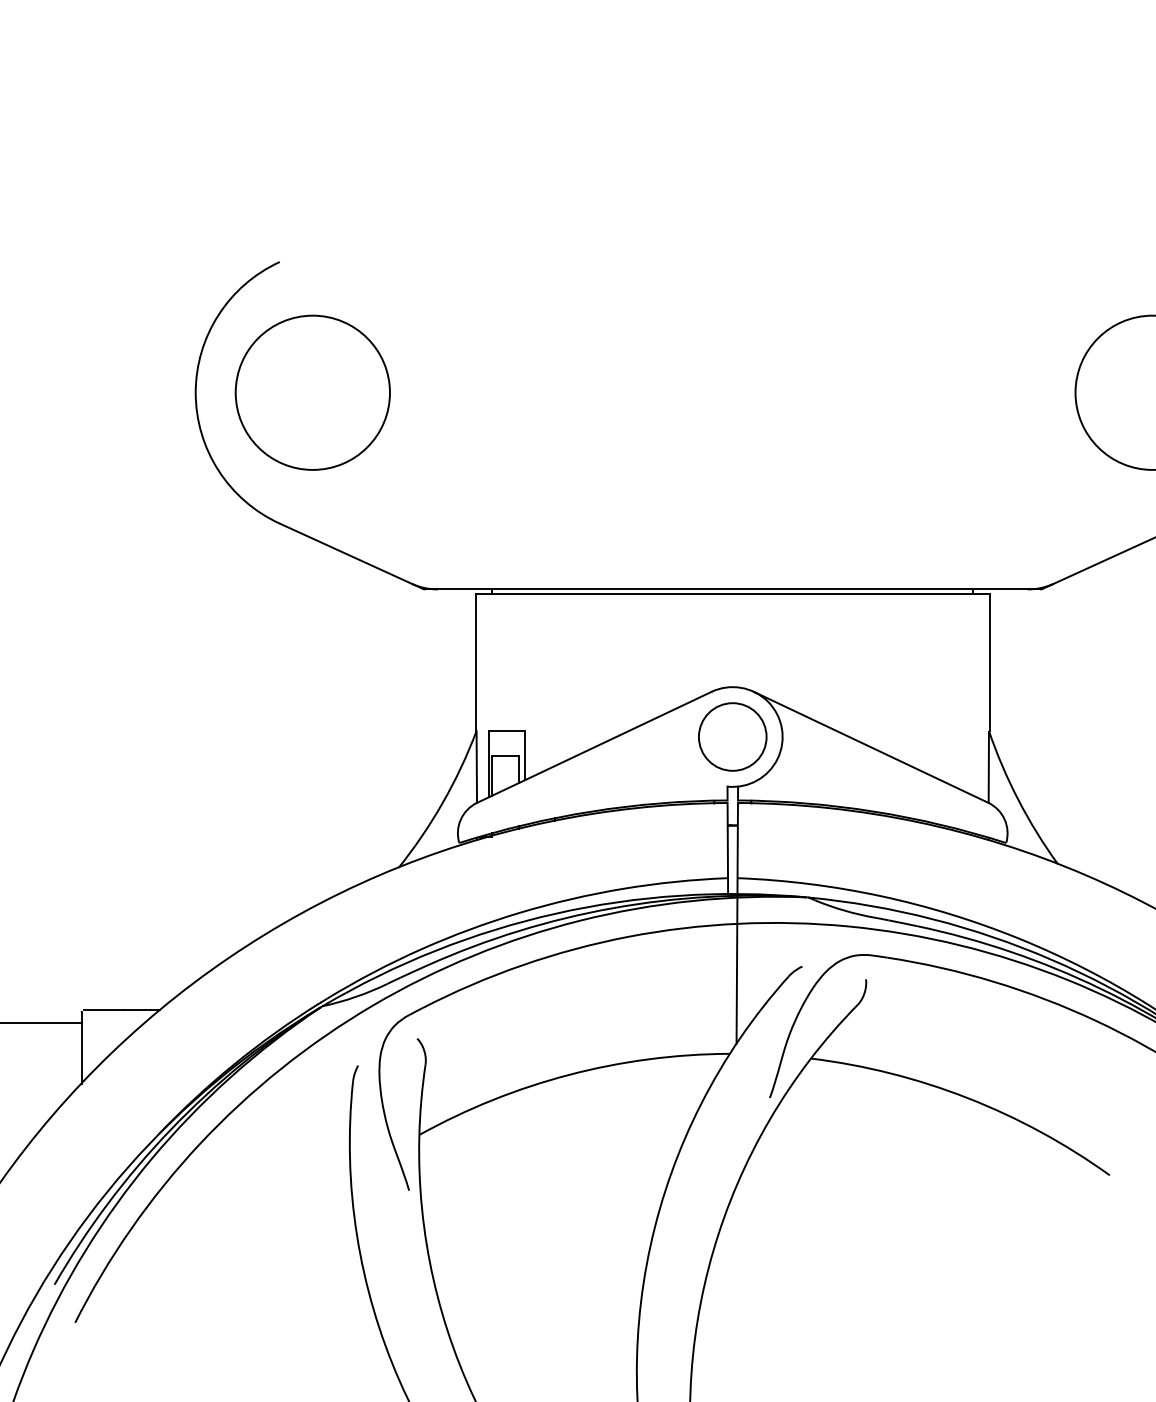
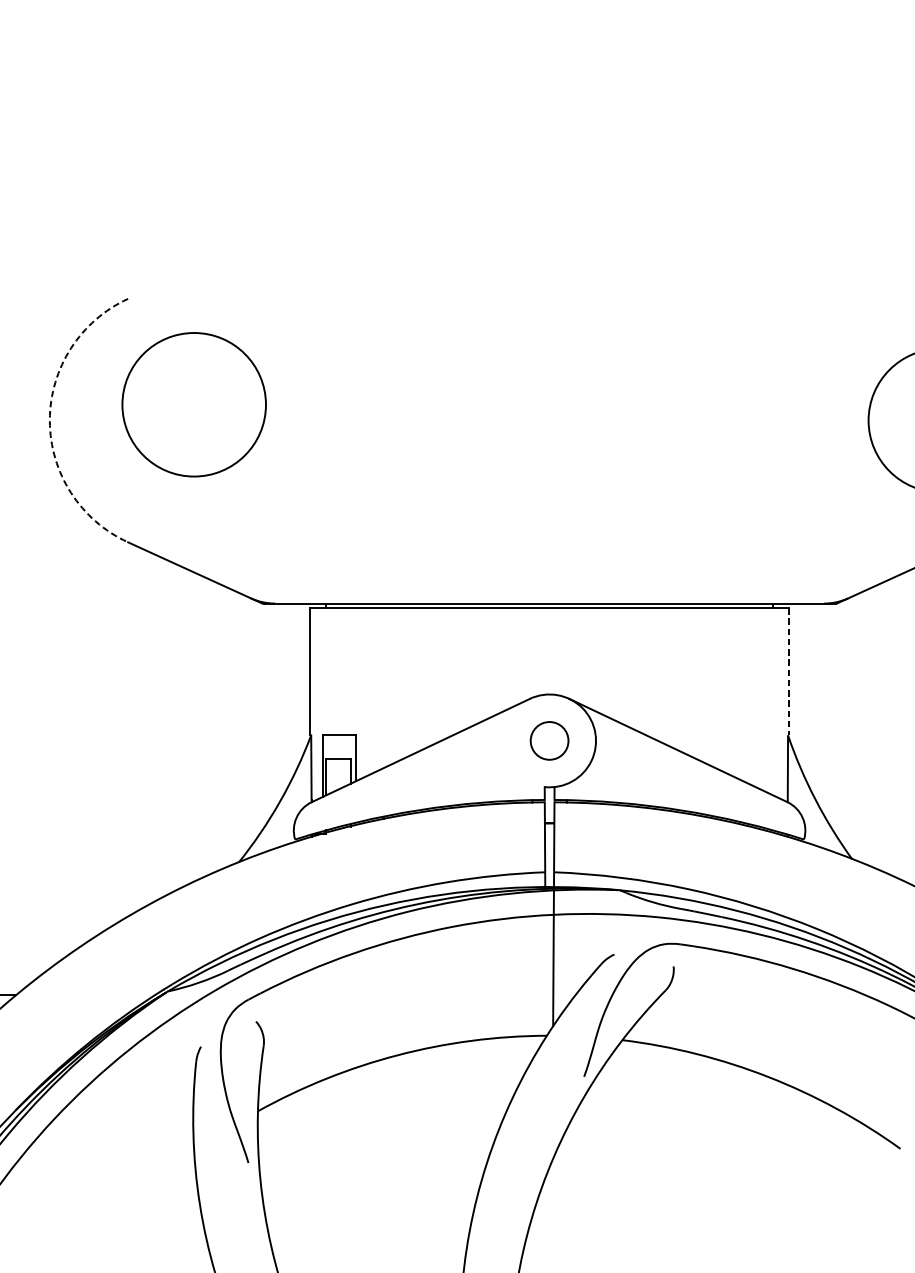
arc: (195, 392) -> (49, 420), solid -> dashed
circle: (312, 392) -> (193, 404), moved
line: (989, 663) -> (788, 672), solid -> dashed
circle: (732, 736) -> (549, 740), size x0.6

